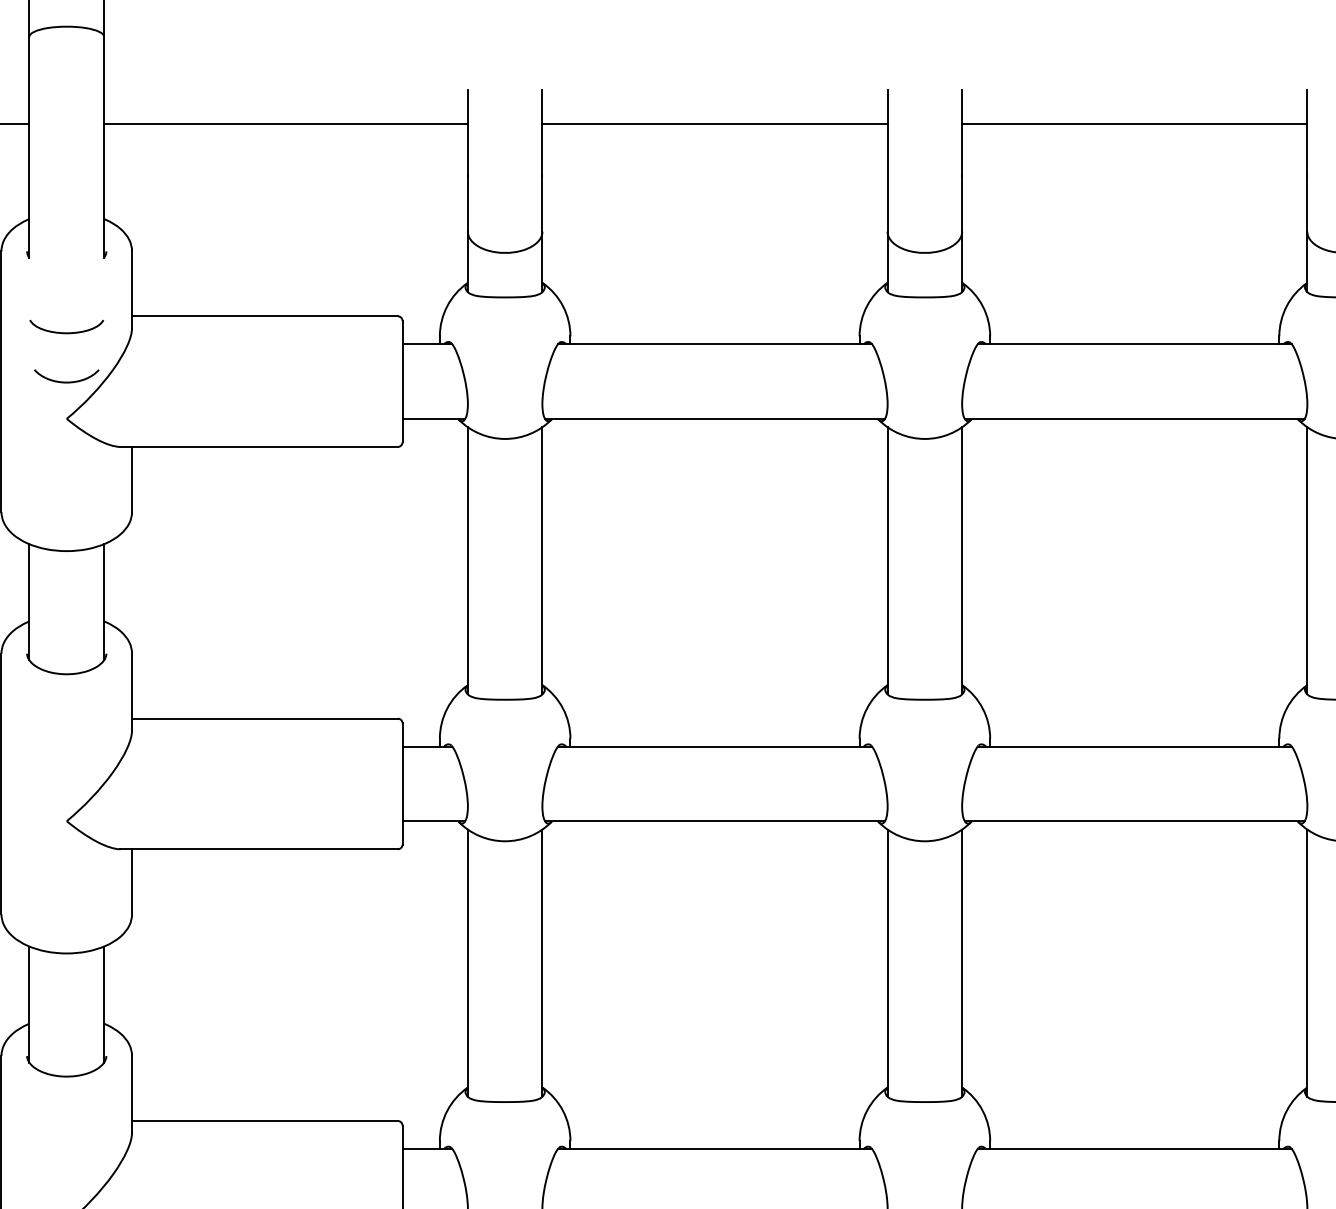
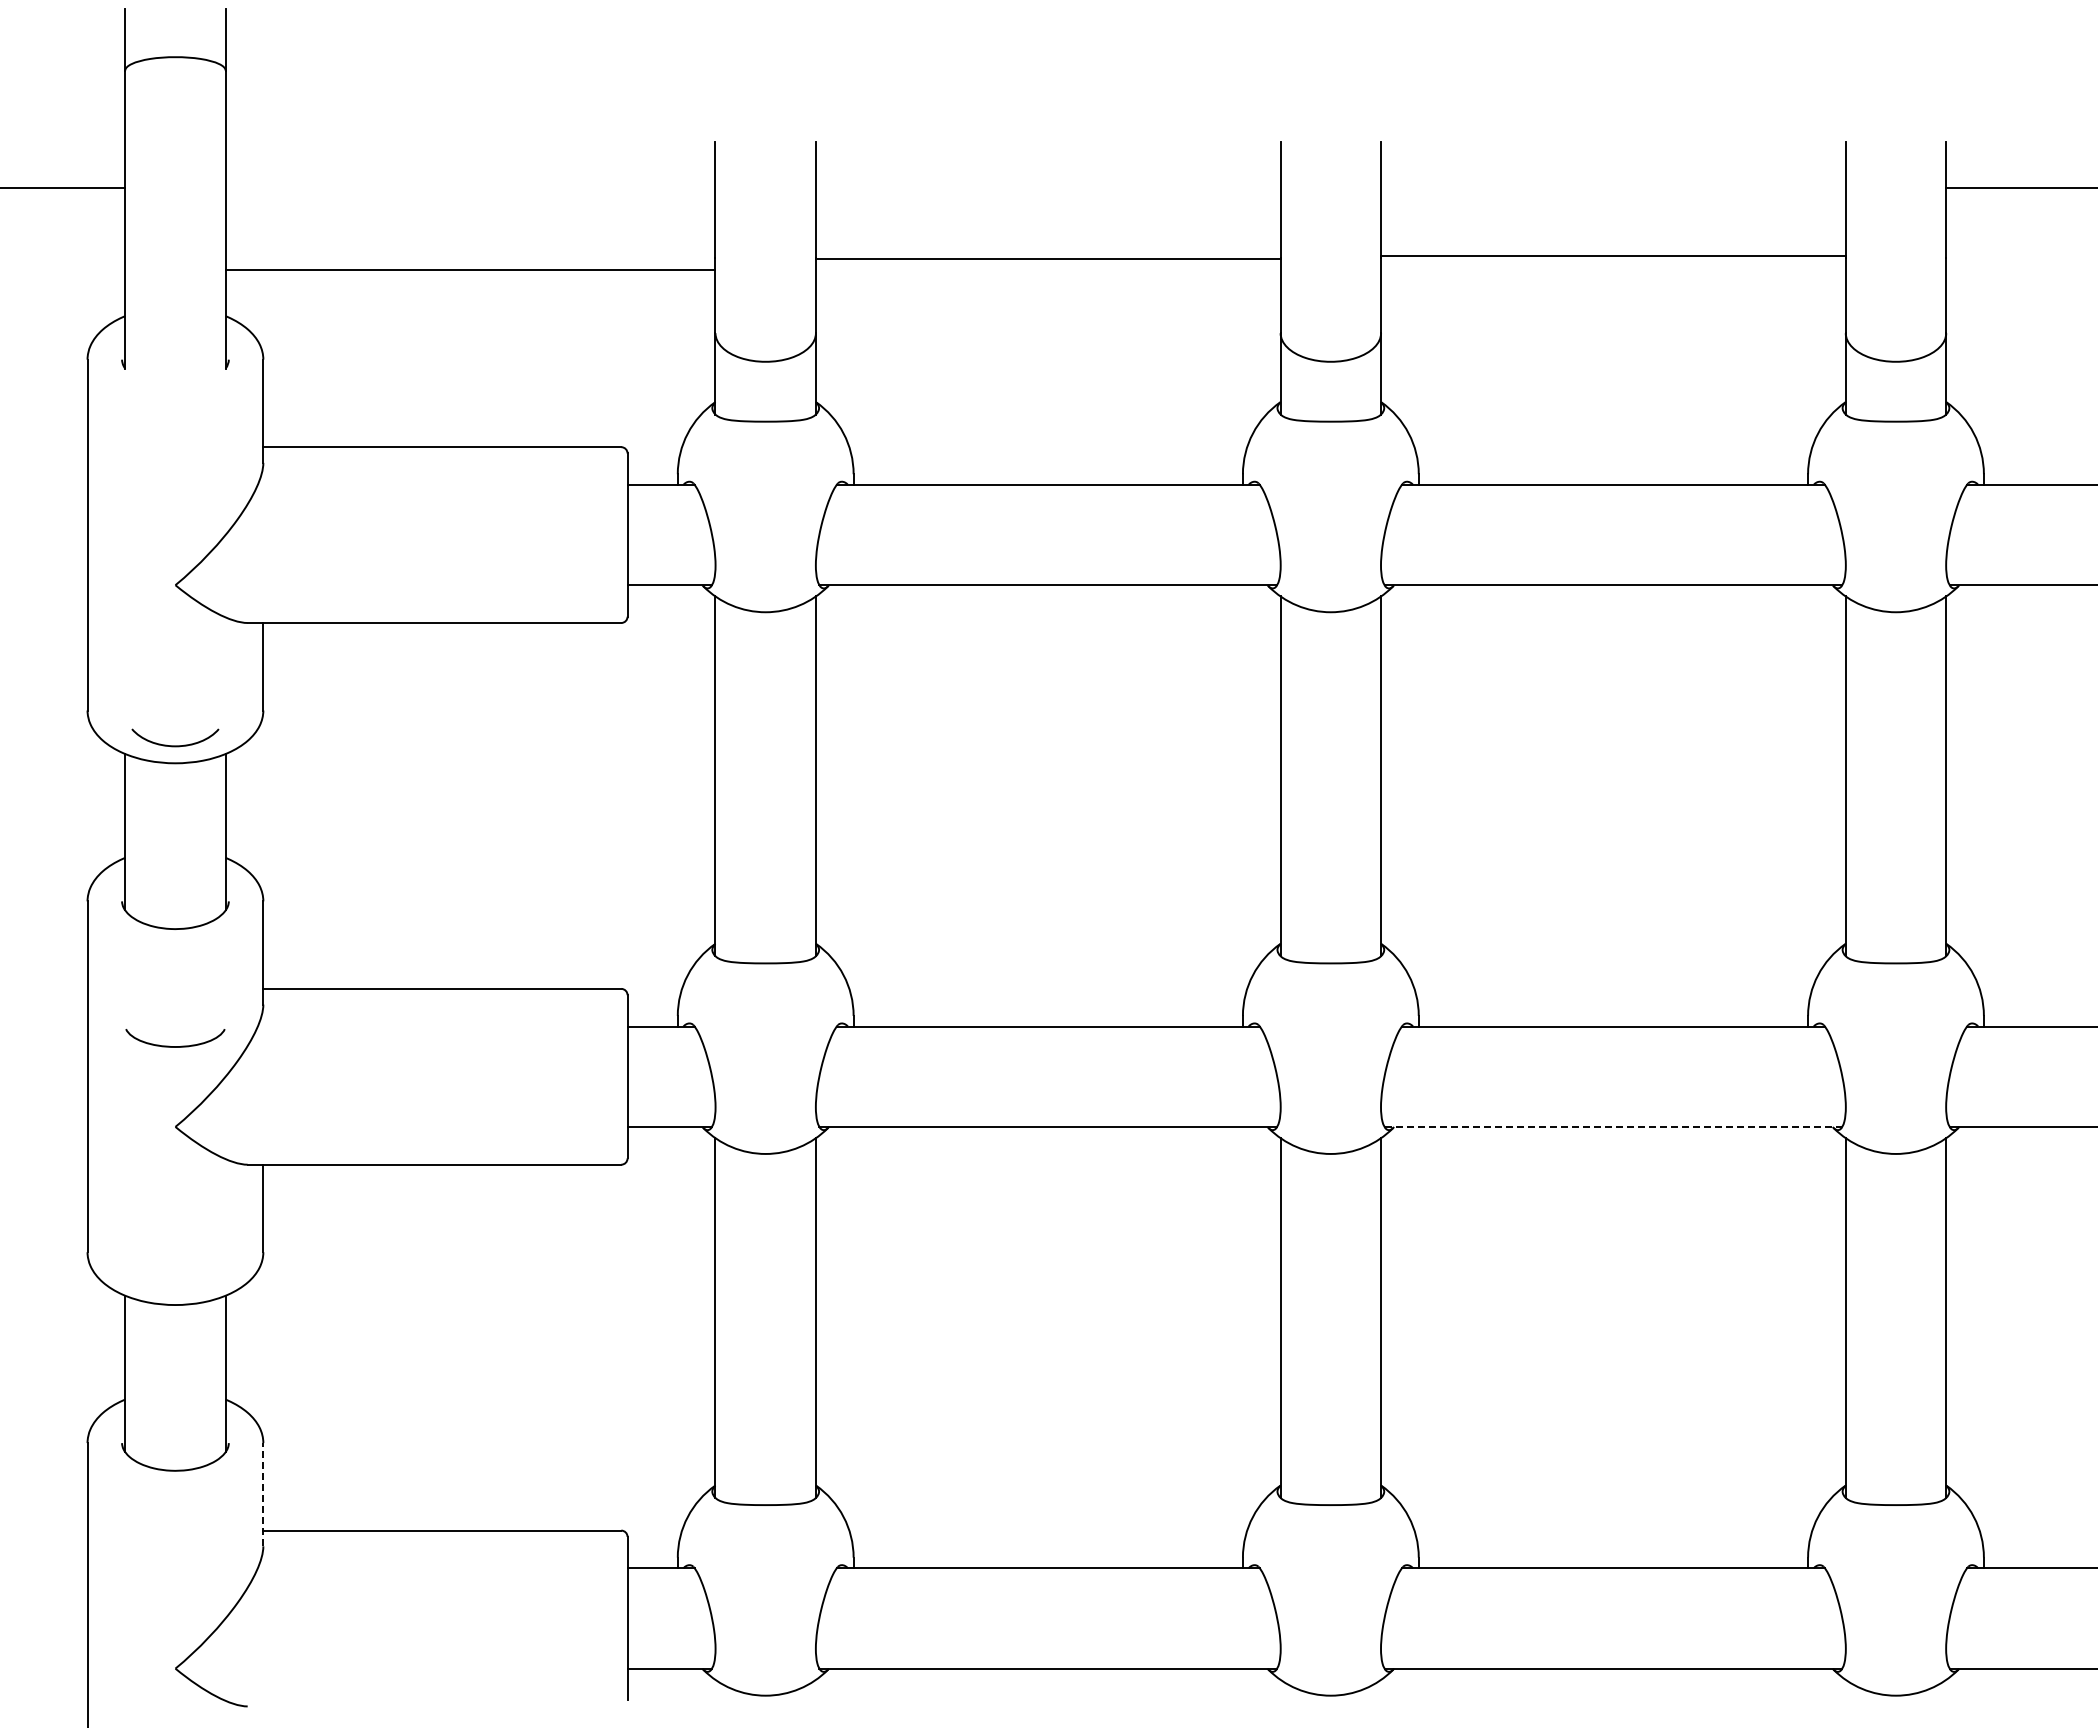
line: (285, 124) -> (470, 270), moved
line: (714, 124) -> (1047, 259), moved
line: (1134, 124) -> (1613, 256), moved
curve: (66, 332) -> (175, 1046), moved
curve: (66, 381) -> (175, 745), moved
line: (1134, 821) -> (1613, 1127), solid -> dashed
line: (132, 1094) -> (263, 1494), solid -> dashed

